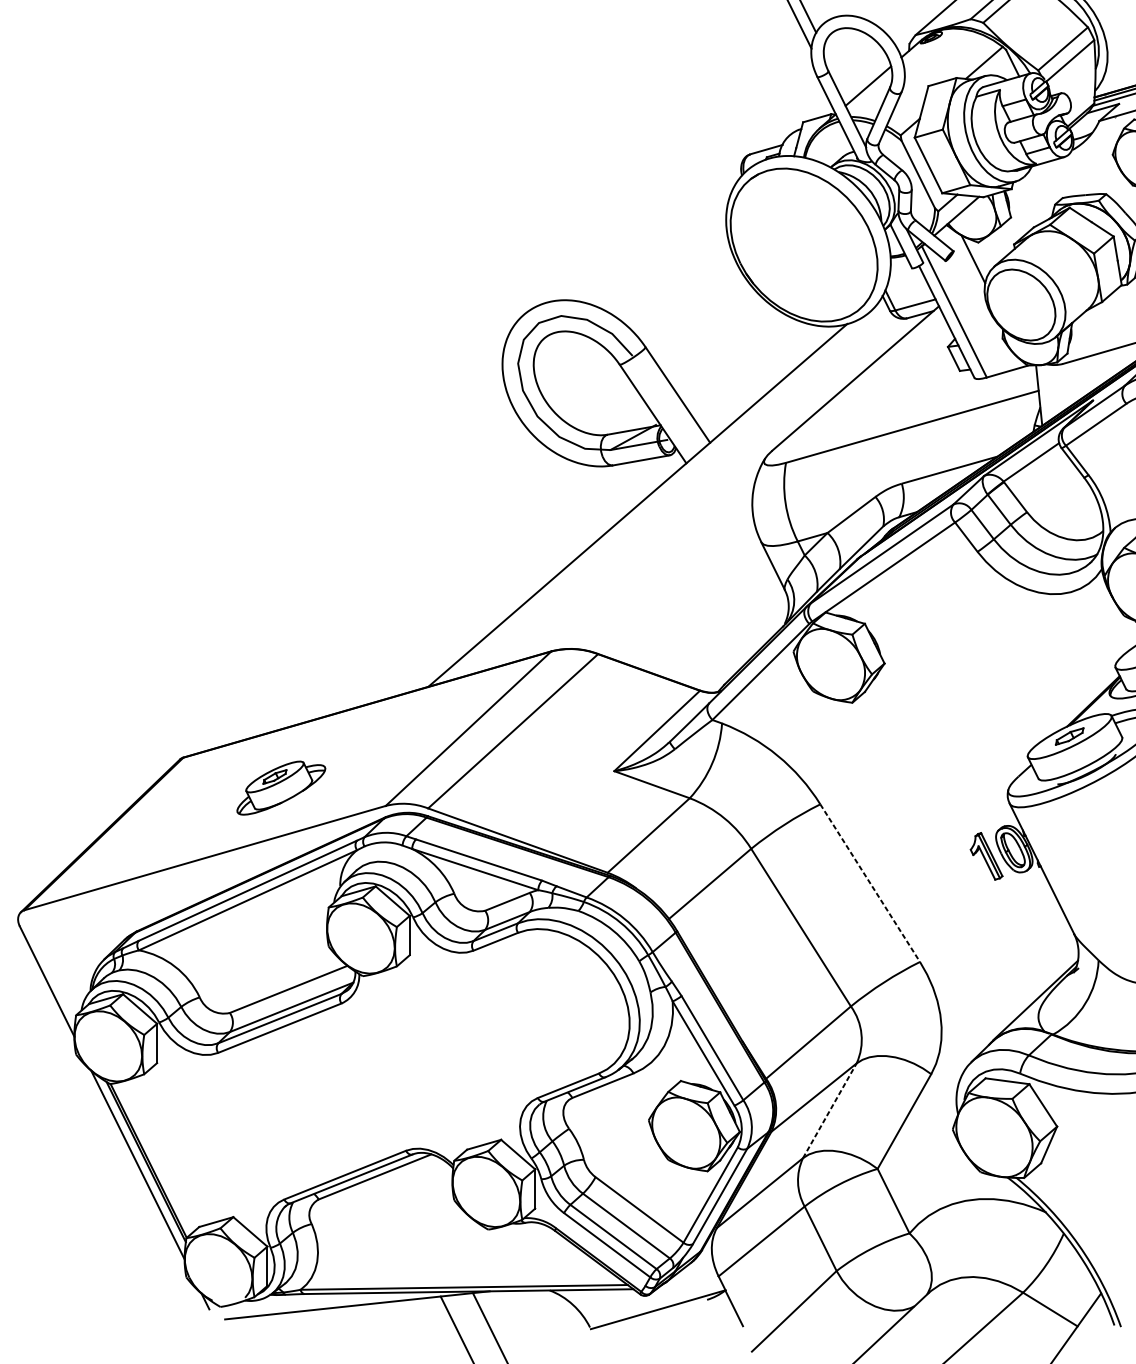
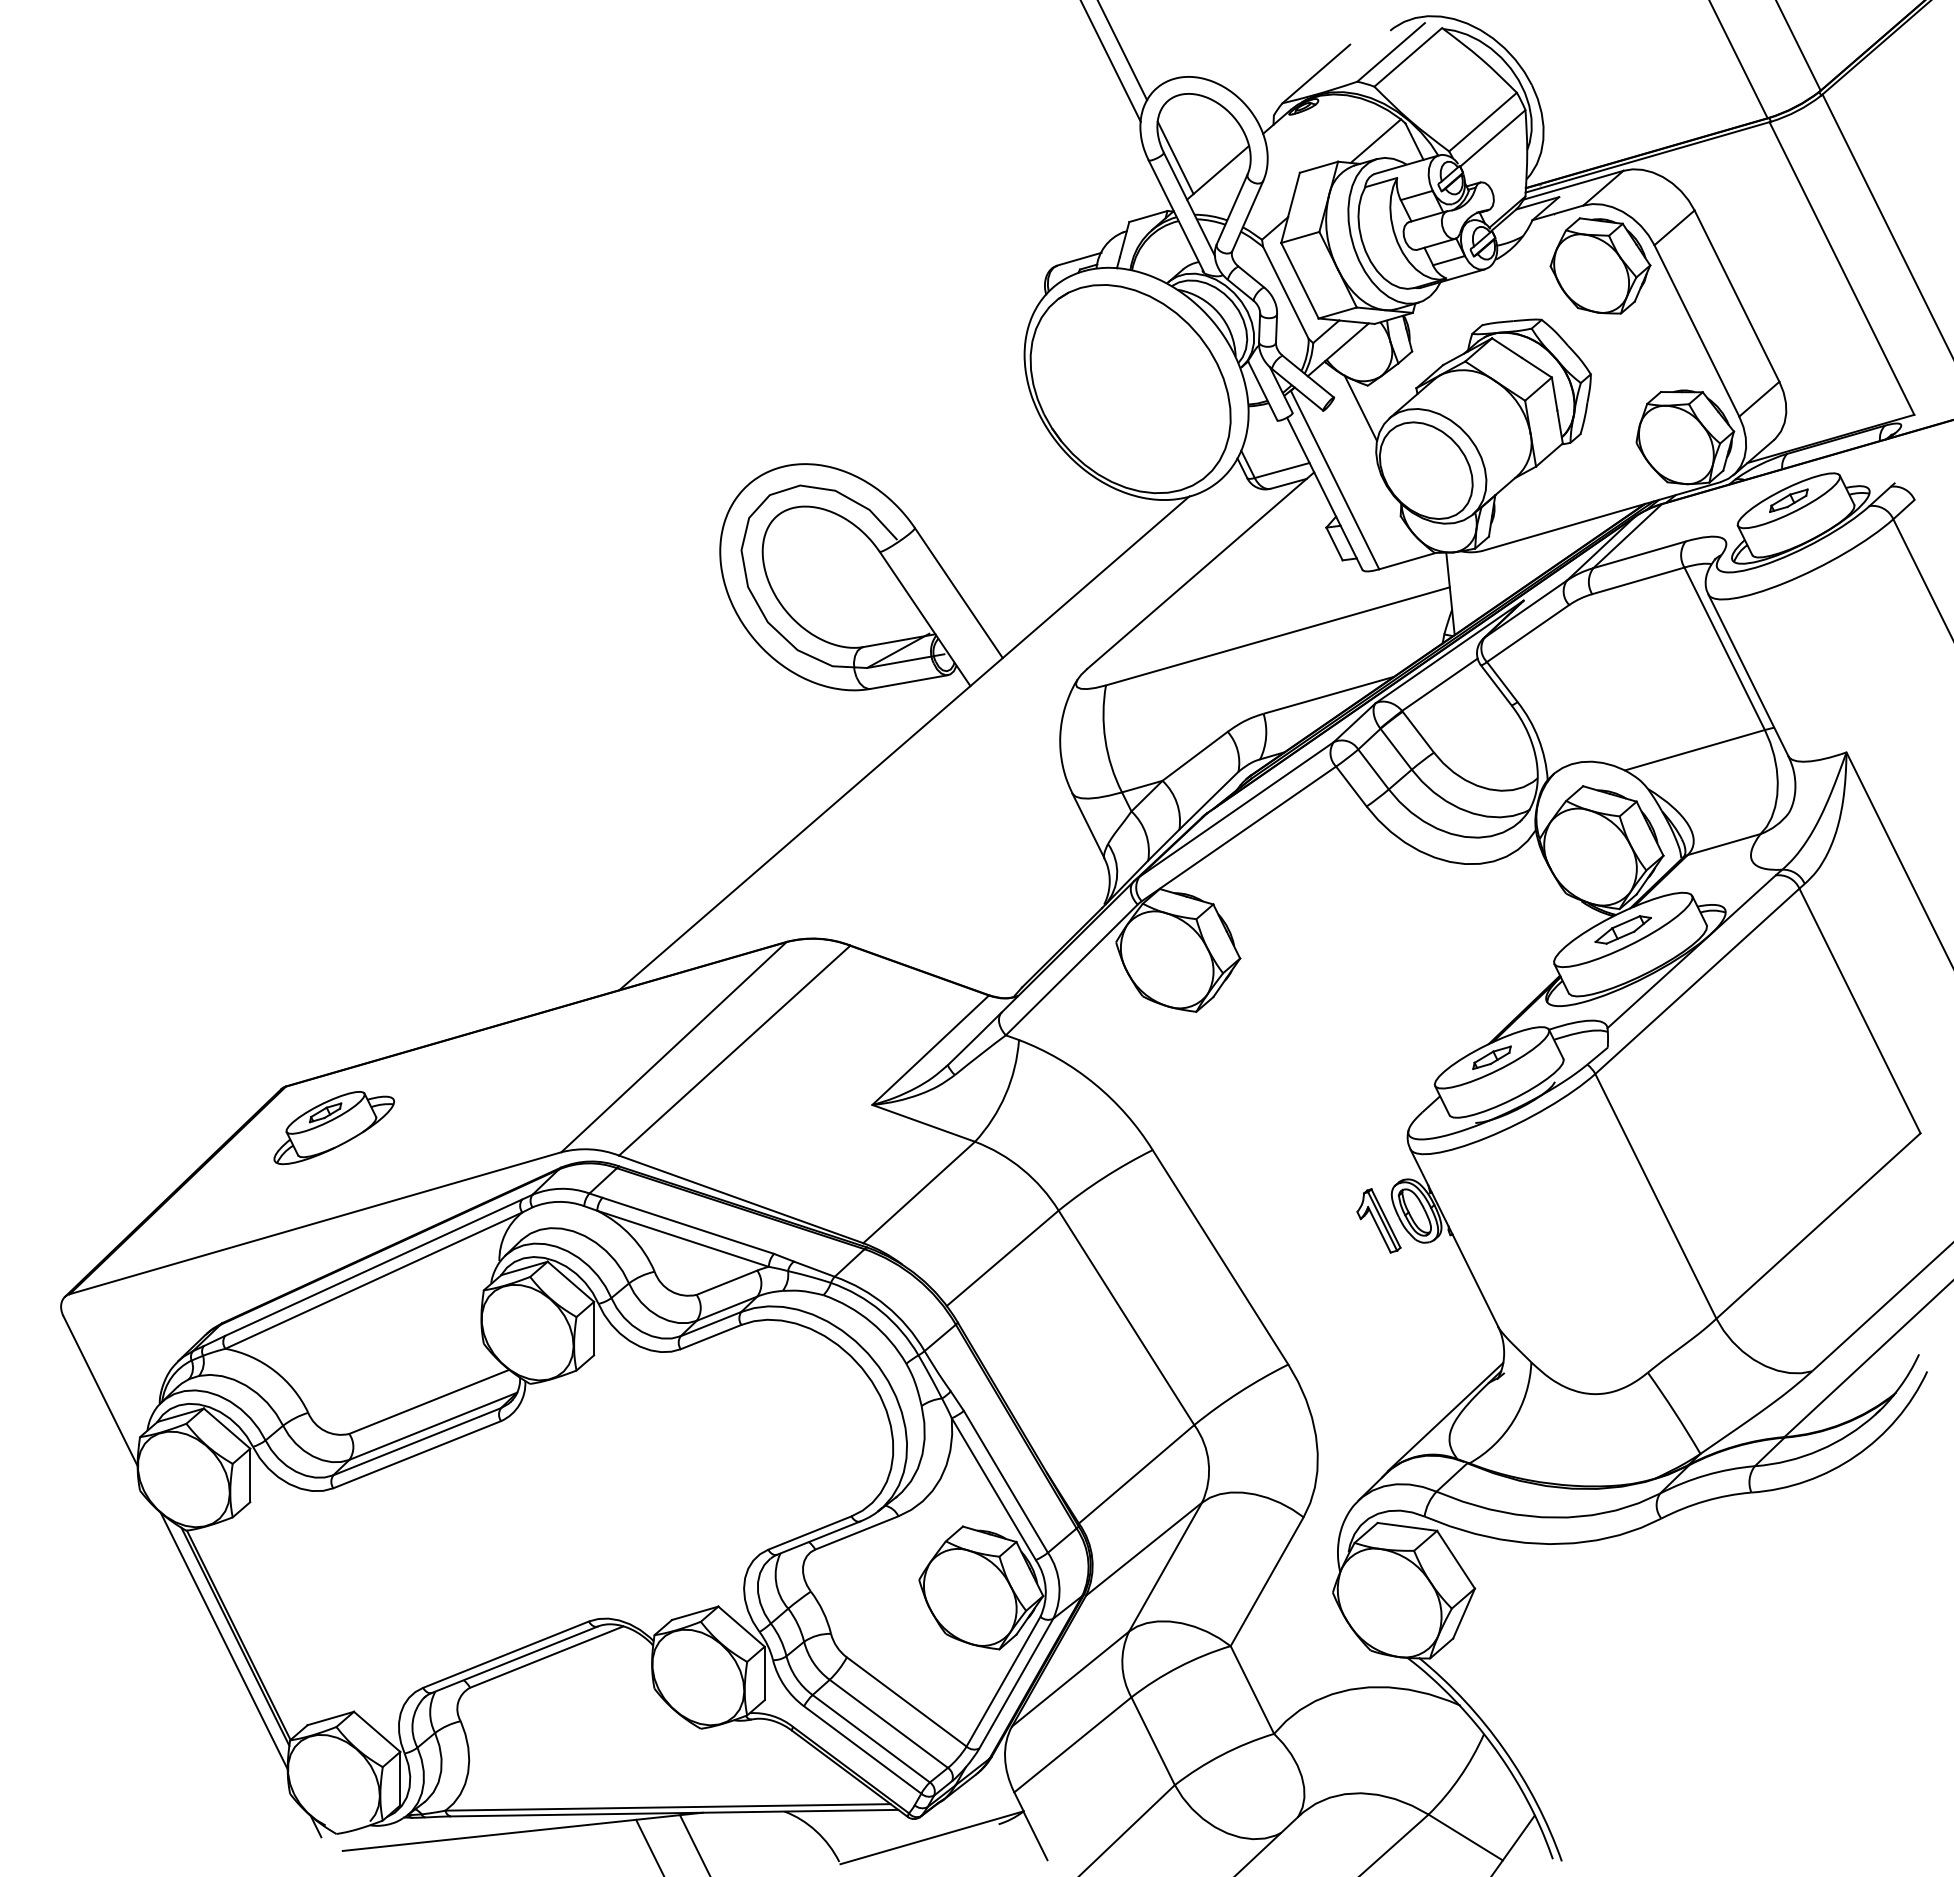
line: (837, 74) -> (1175, 157), added
part: (281, 788) -> (334, 1128), moved
line: (870, 883) -> (1220, 1257), dashed -> solid
line: (829, 1110) -> (1165, 1566), dashed -> solid

